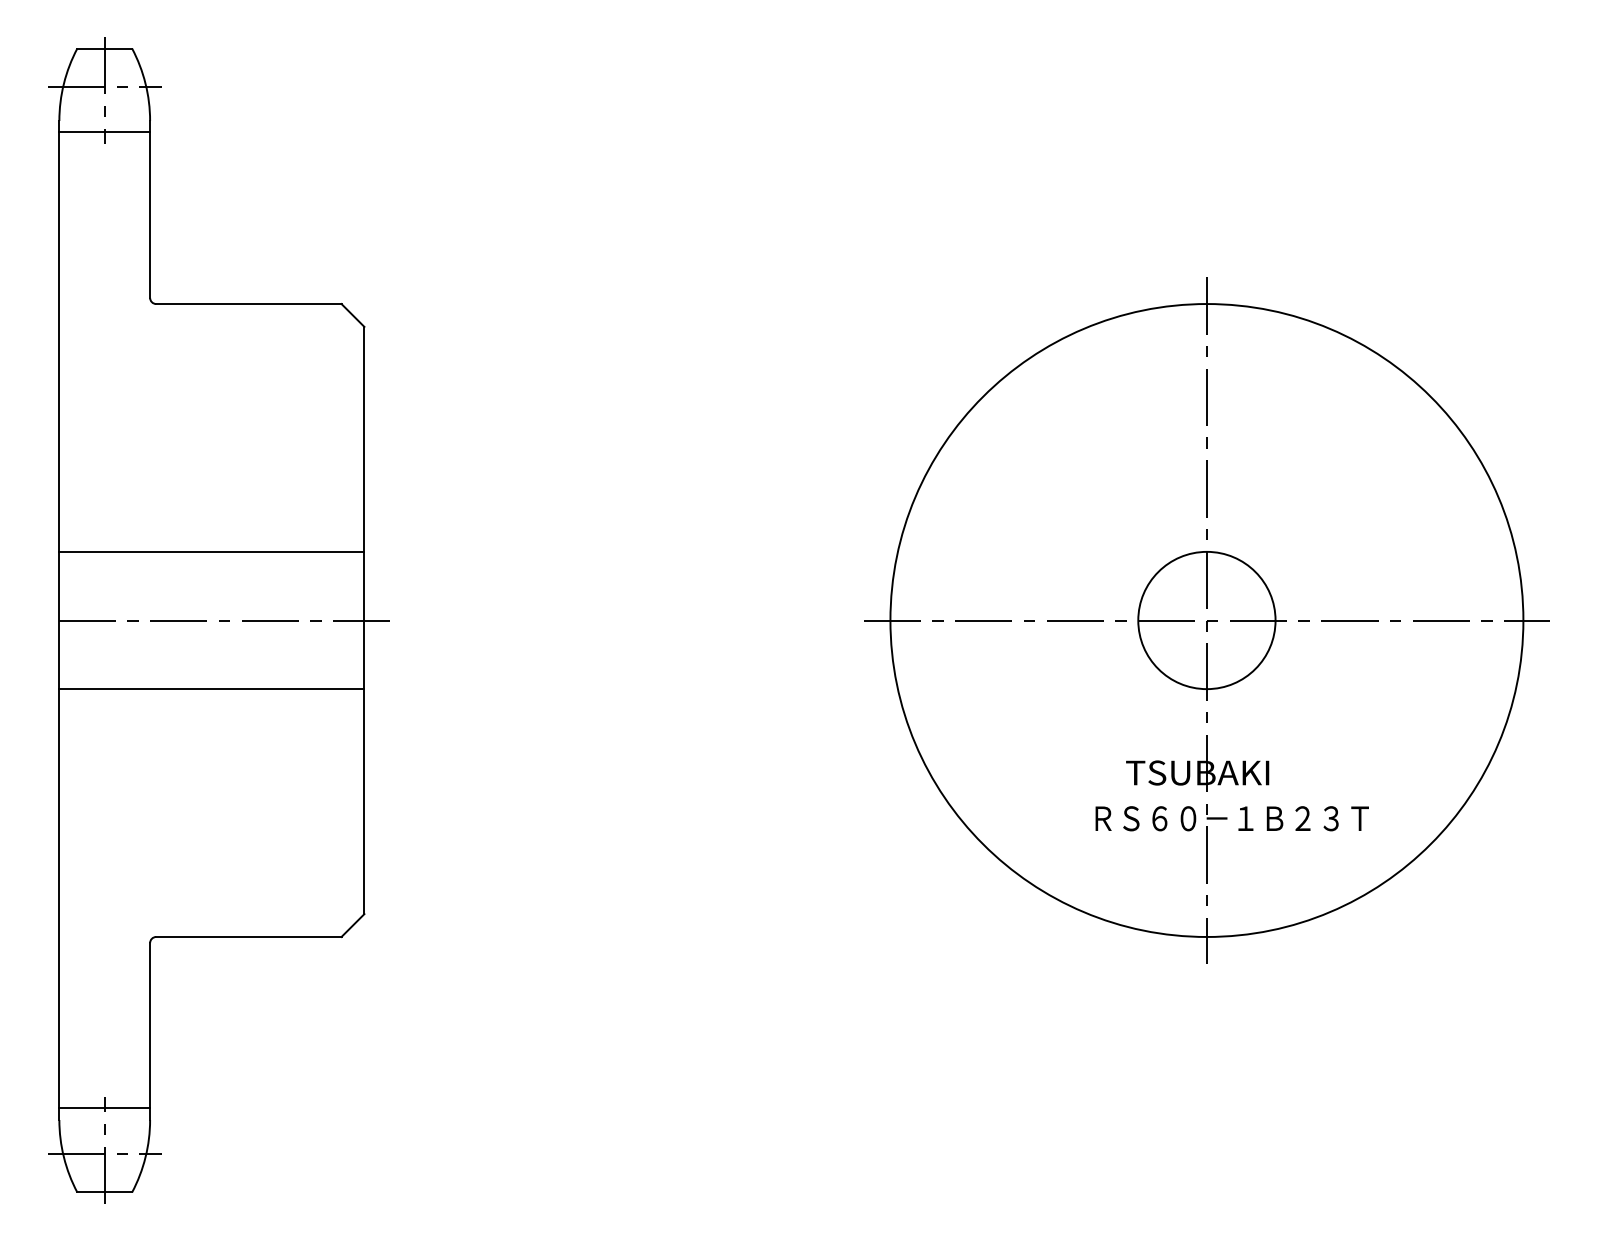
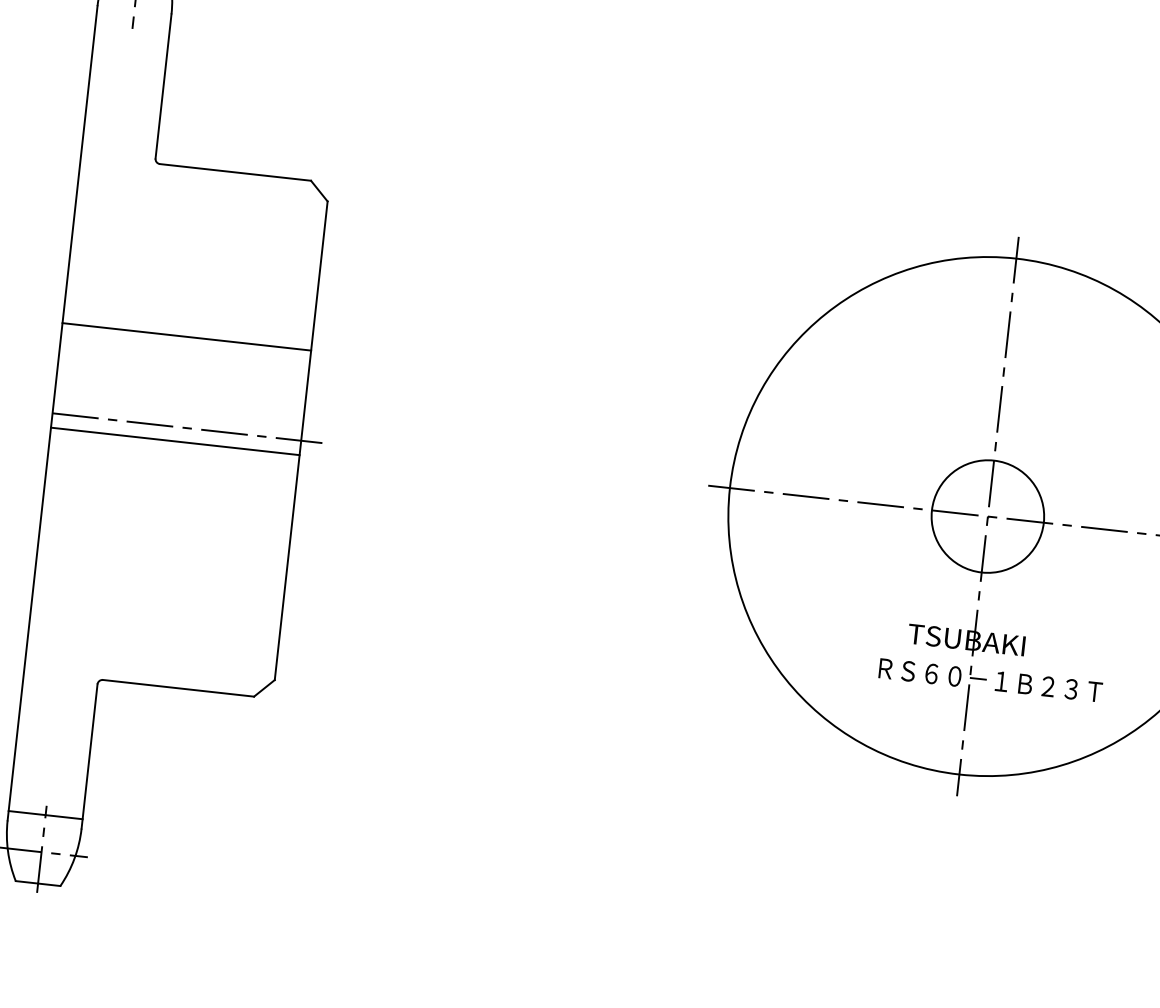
line: (104, 132) -> (133, 19), removed
line: (211, 551) -> (186, 336), moved
line: (211, 689) -> (174, 441), moved

